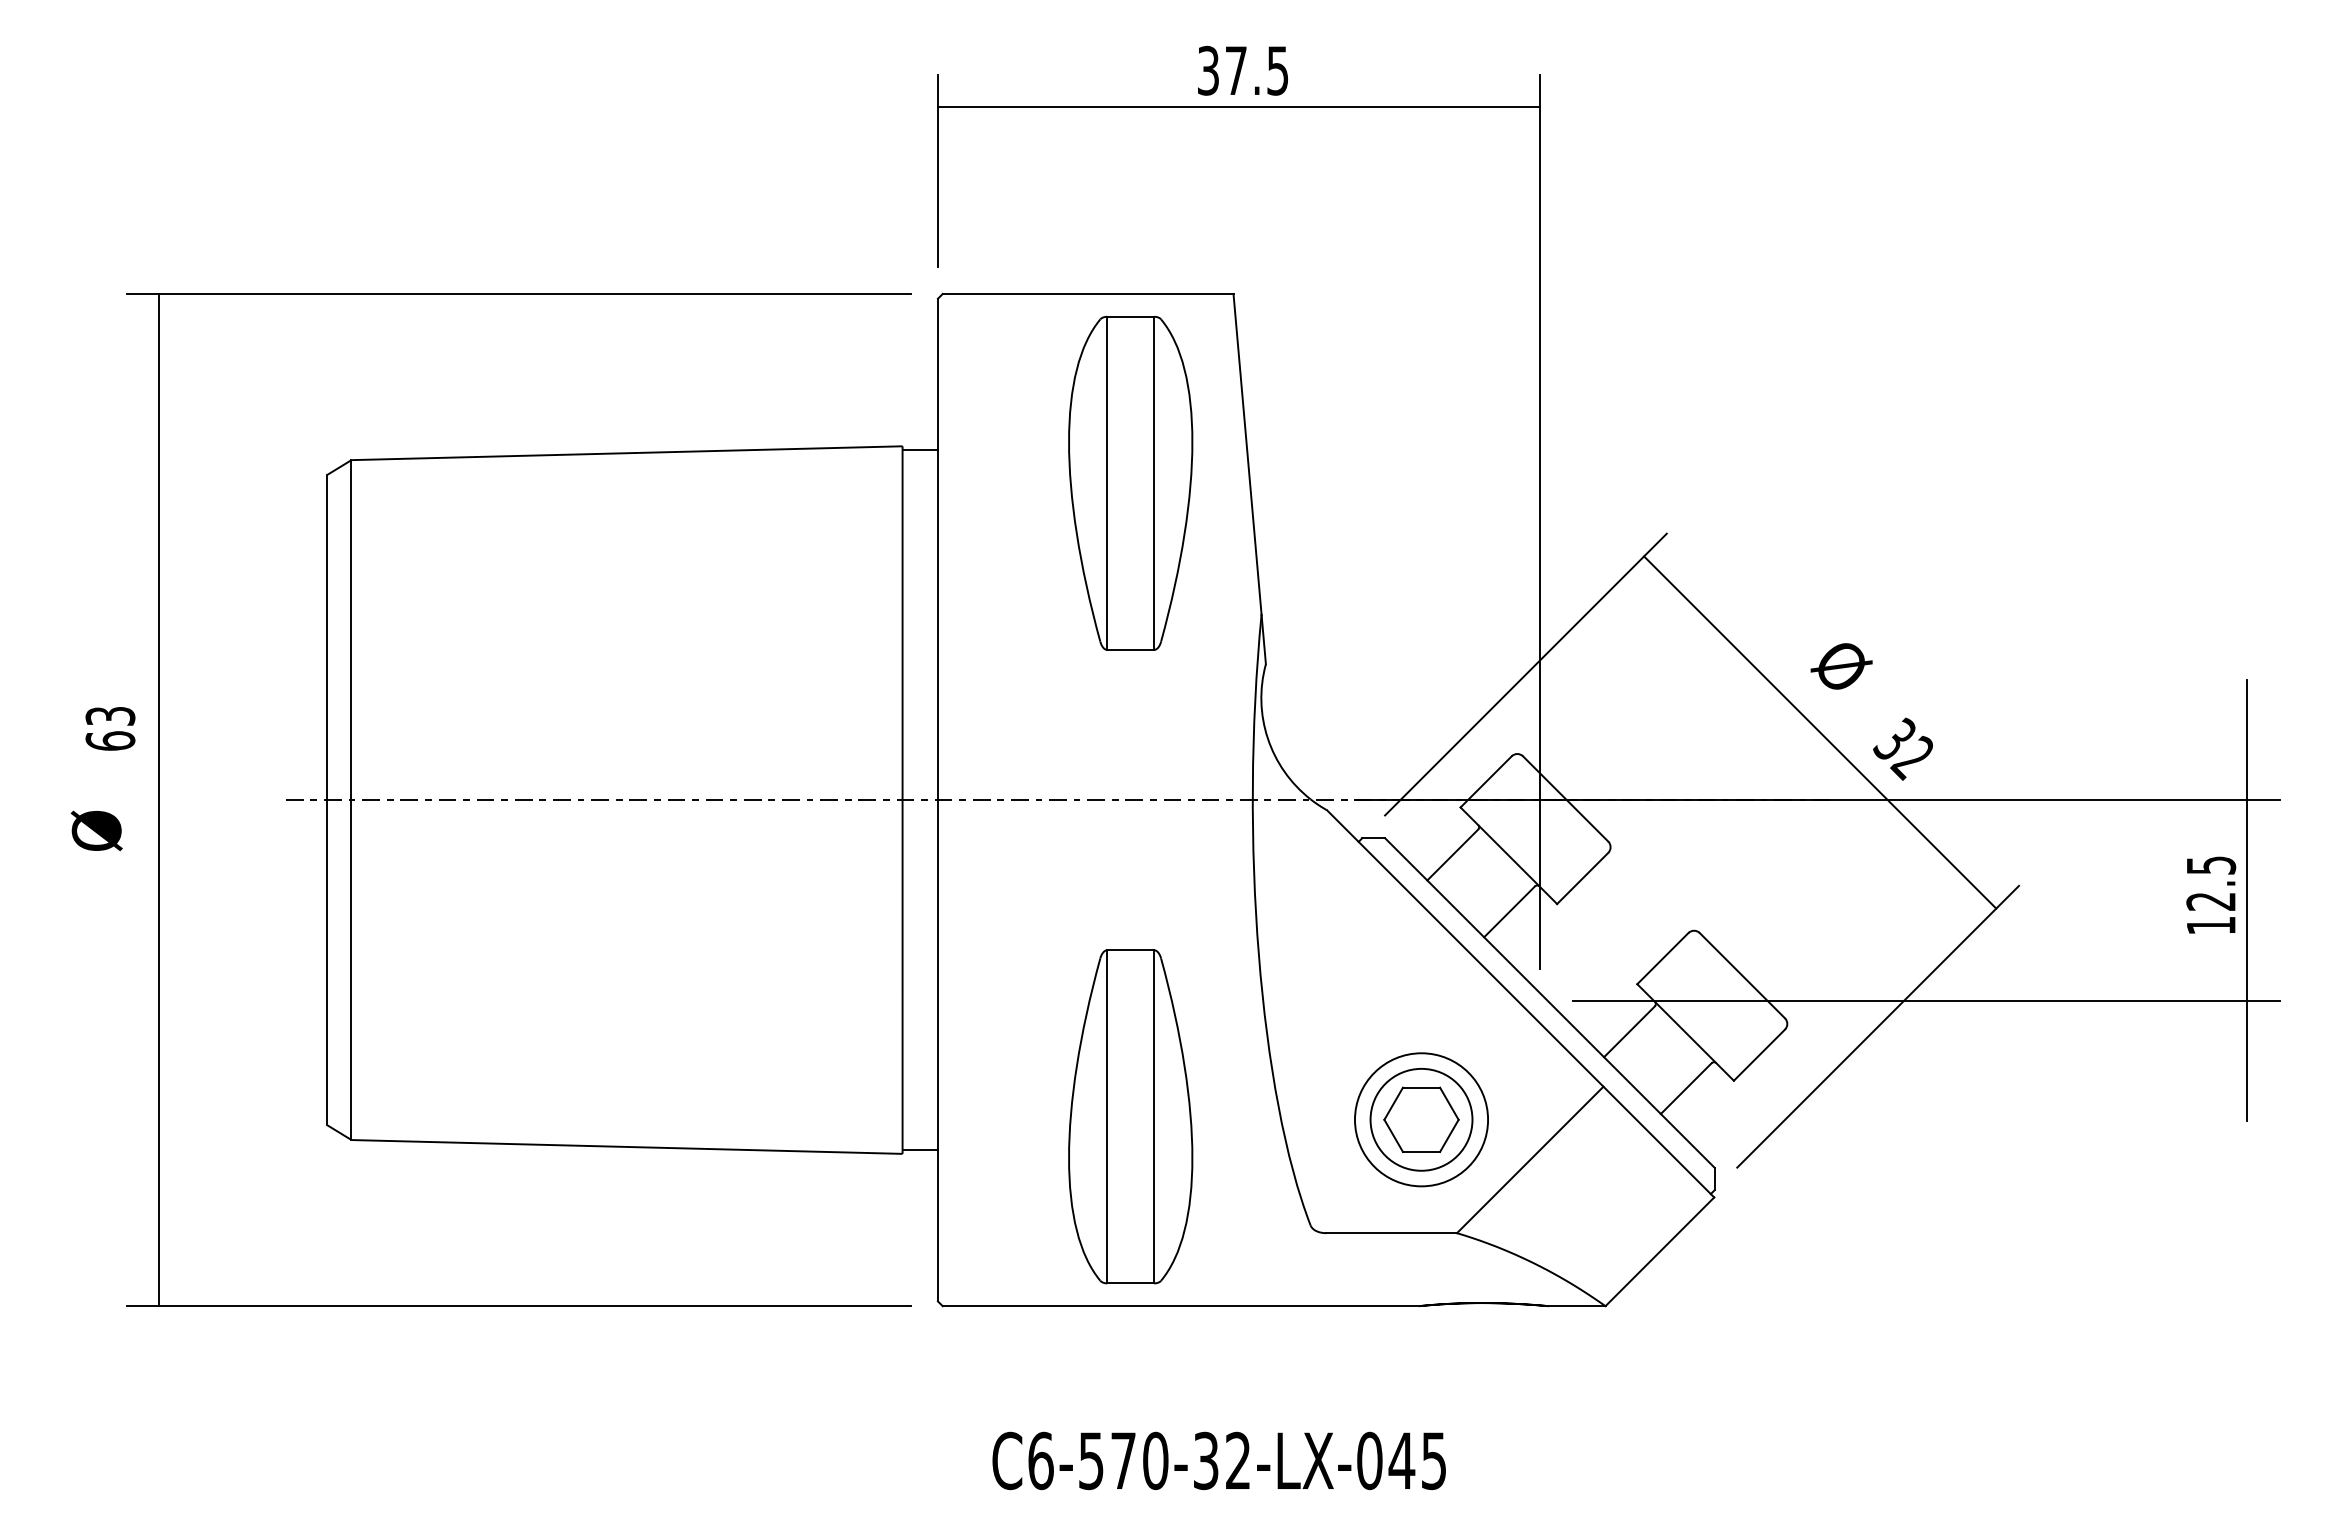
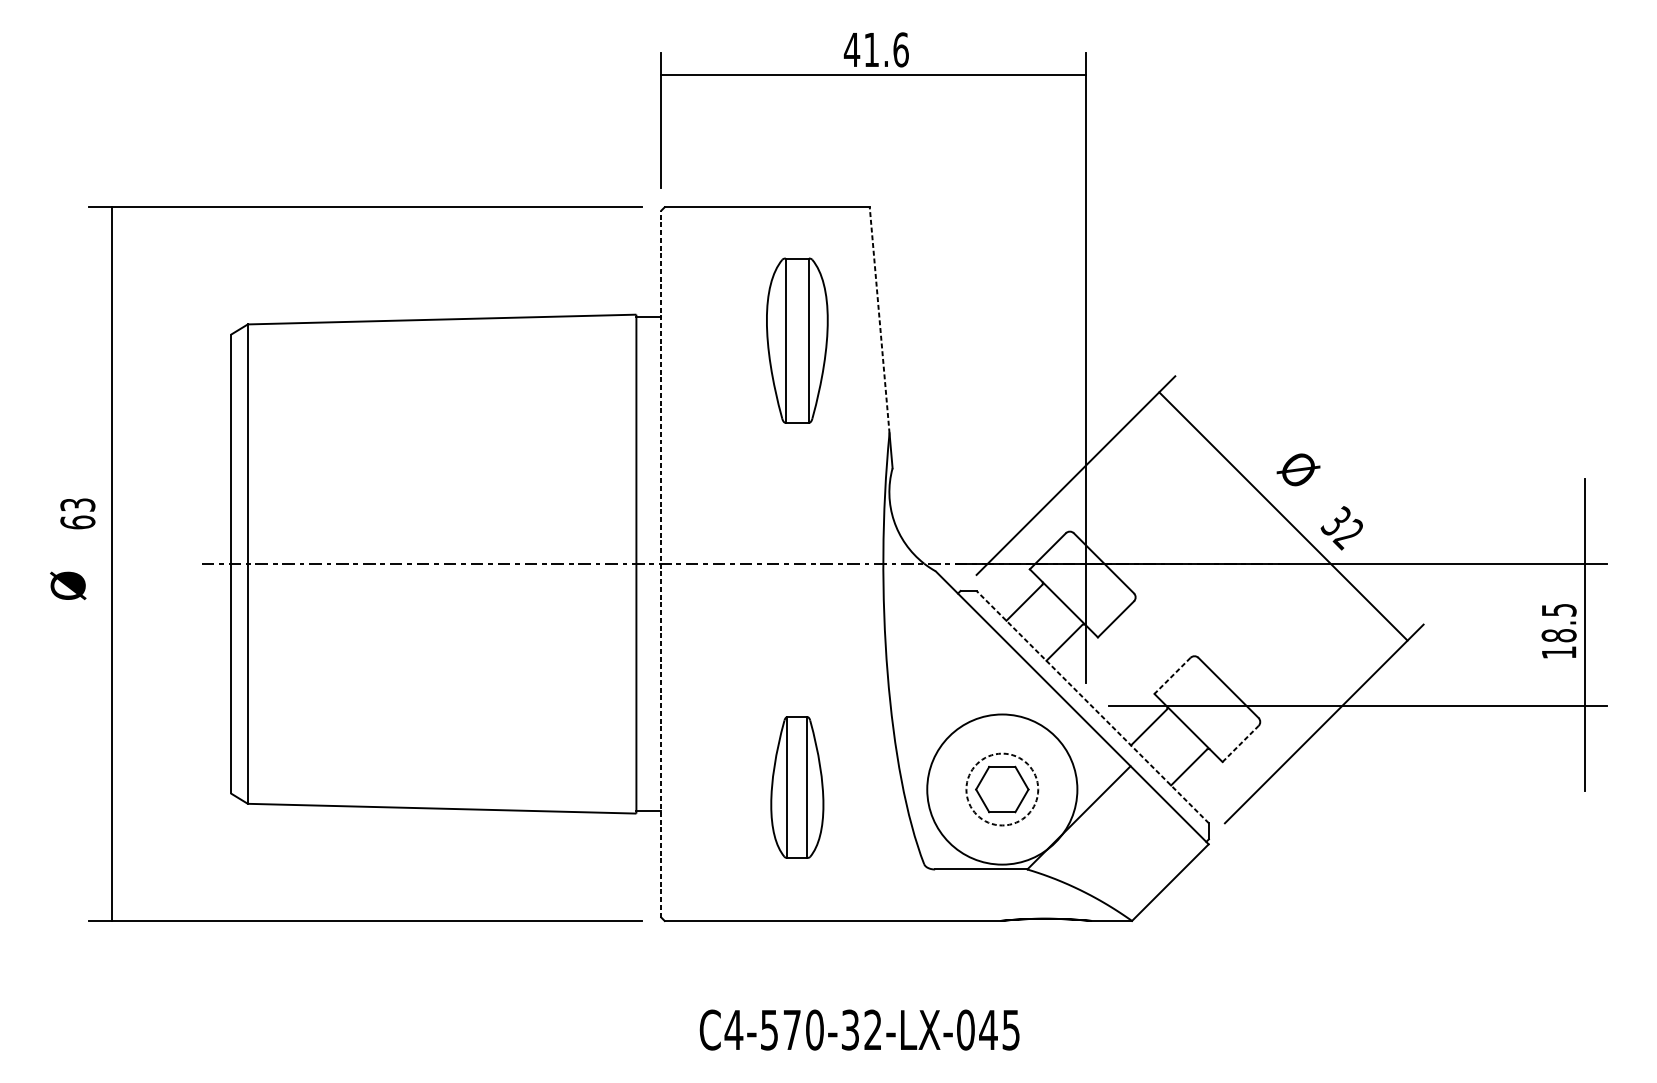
text: (1242, 70) -> (876, 49), 37.5 -> 41.6
line: (1247, 454) -> (879, 320), solid -> dashed
part: (1130, 482) -> (797, 340), size x0.7
line: (937, 799) -> (661, 563), solid -> dashed
text: (2211, 901) -> (1559, 635), 12.5 -> 18.5
line: (1662, 958) -> (1172, 675), solid -> dashed
line: (1549, 1002) -> (1092, 706), solid -> dashed
line: (1759, 1054) -> (1240, 743), solid -> dashed
part: (1130, 1116) -> (797, 787), size x0.6
circle: (1421, 1119) -> (1002, 789), size x1.6
circle: (1421, 1119) -> (1002, 789), solid -> dashed
text: (1040, 1460) -> (733, 1029), C6-570-32-LX-045 -> C4-570-32-LX-045

